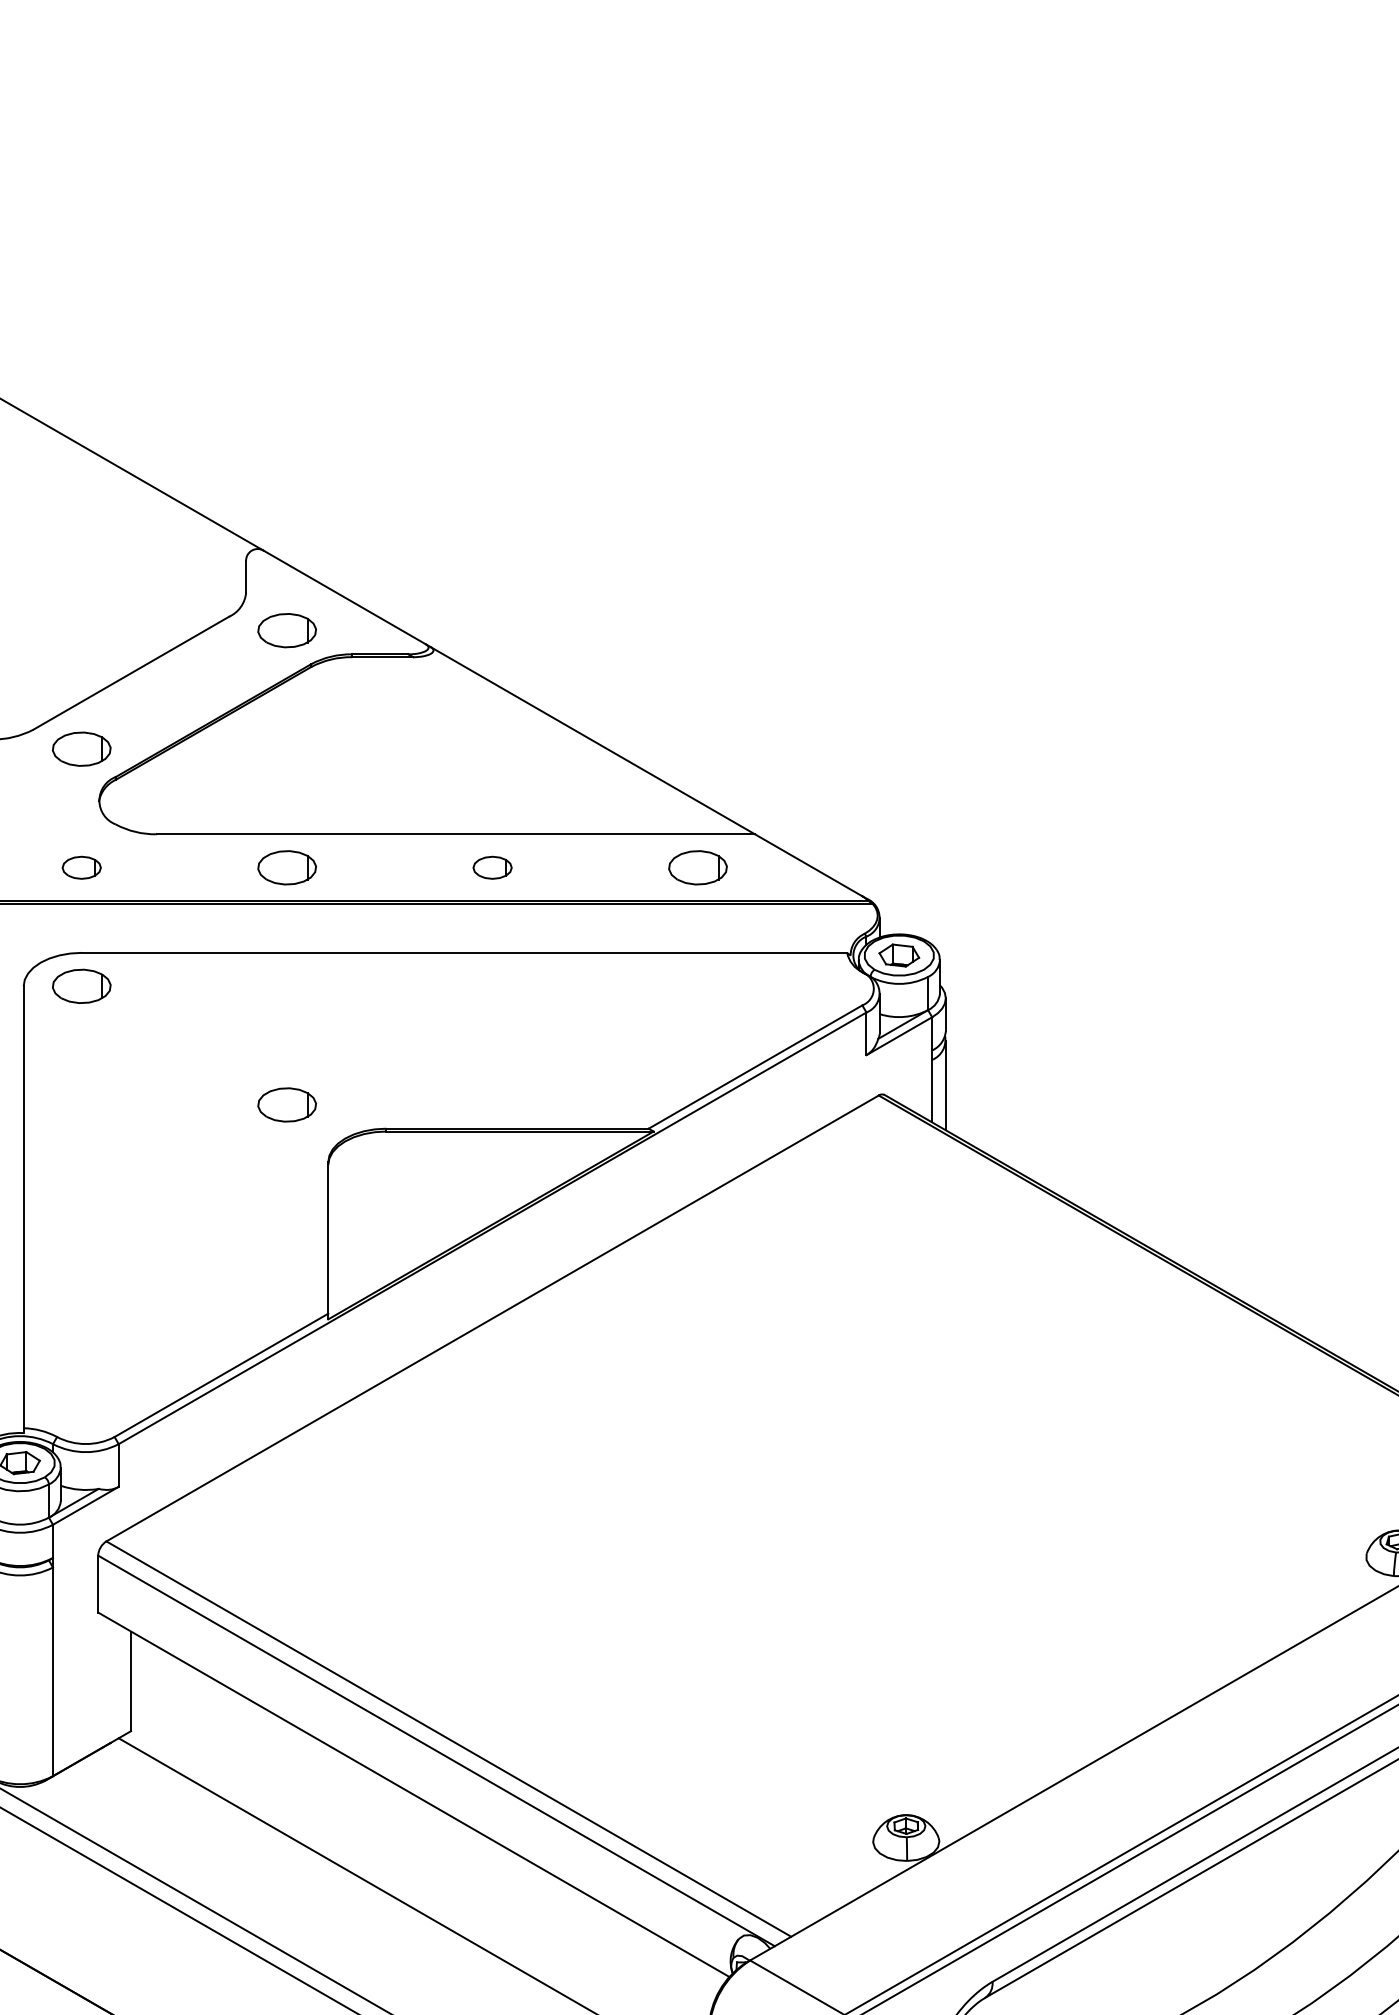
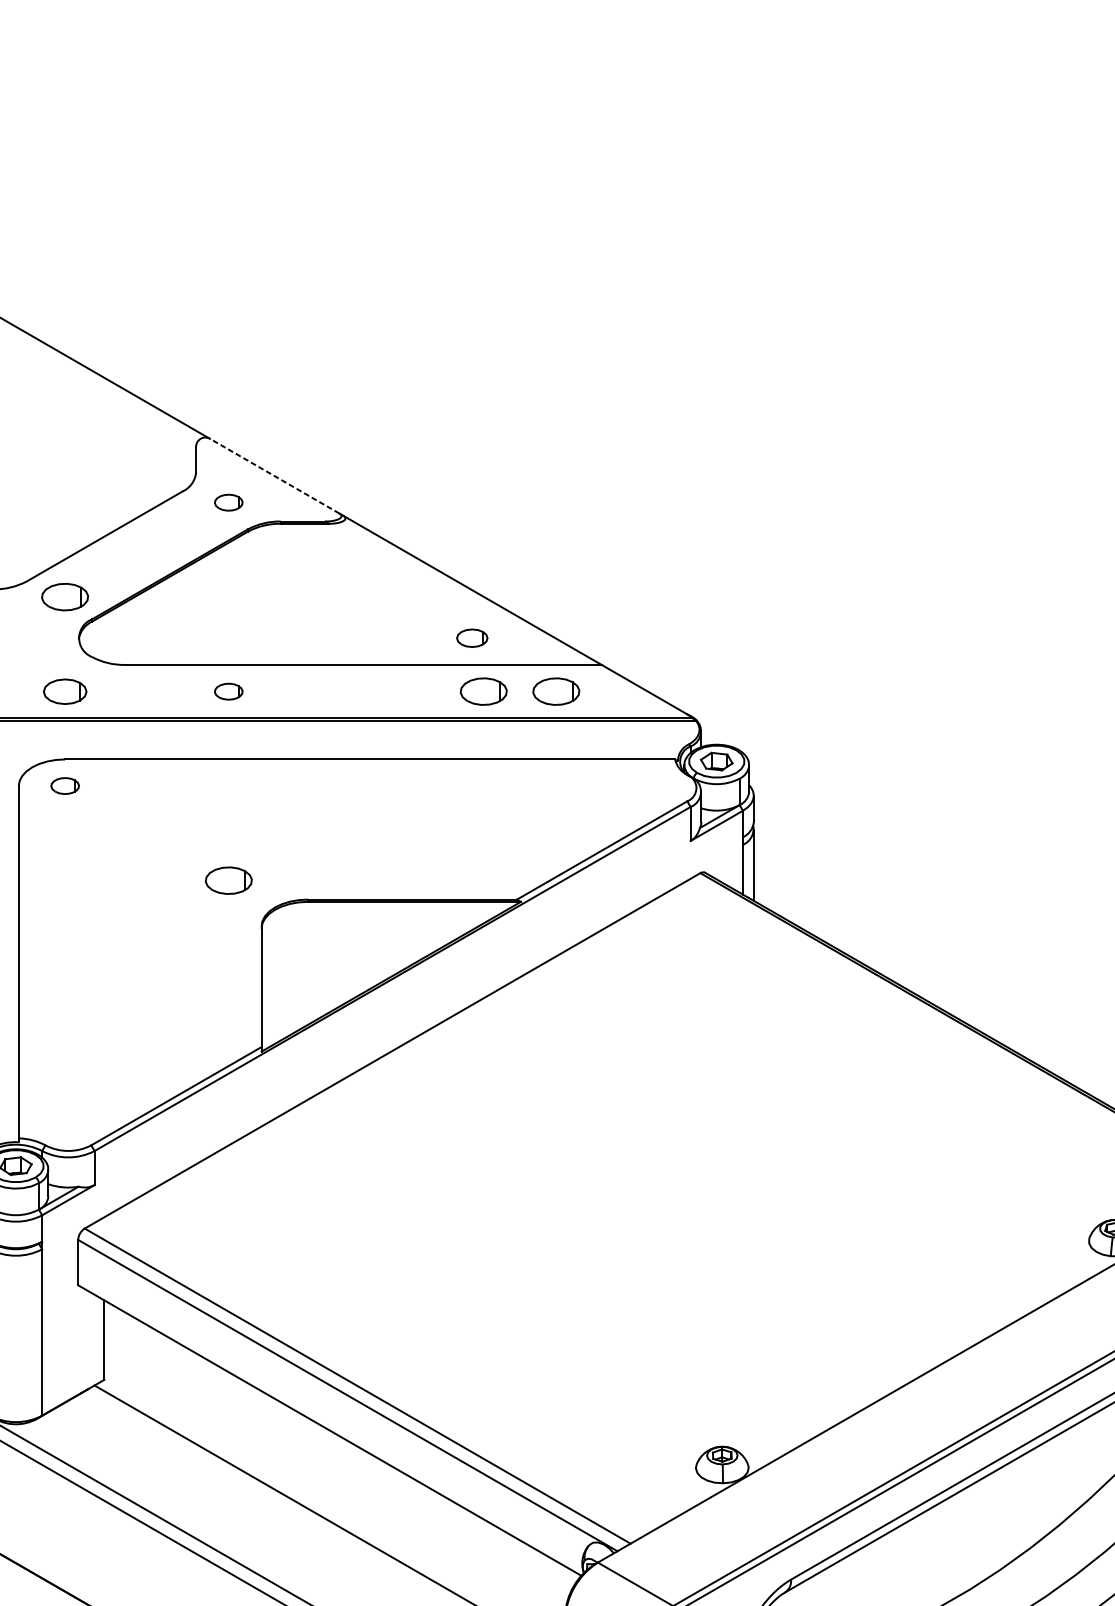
line: (344, 597) -> (274, 476), solid -> dashed
part: (286, 630) -> (228, 502), size x0.6
part: (81, 867) -> (64, 691), size x1.4
part: (286, 867) -> (228, 691), size x0.6
part: (492, 867) -> (472, 638), moved
part: (606, 867) -> (483, 691), added
part: (81, 985) -> (64, 785), size x0.6

